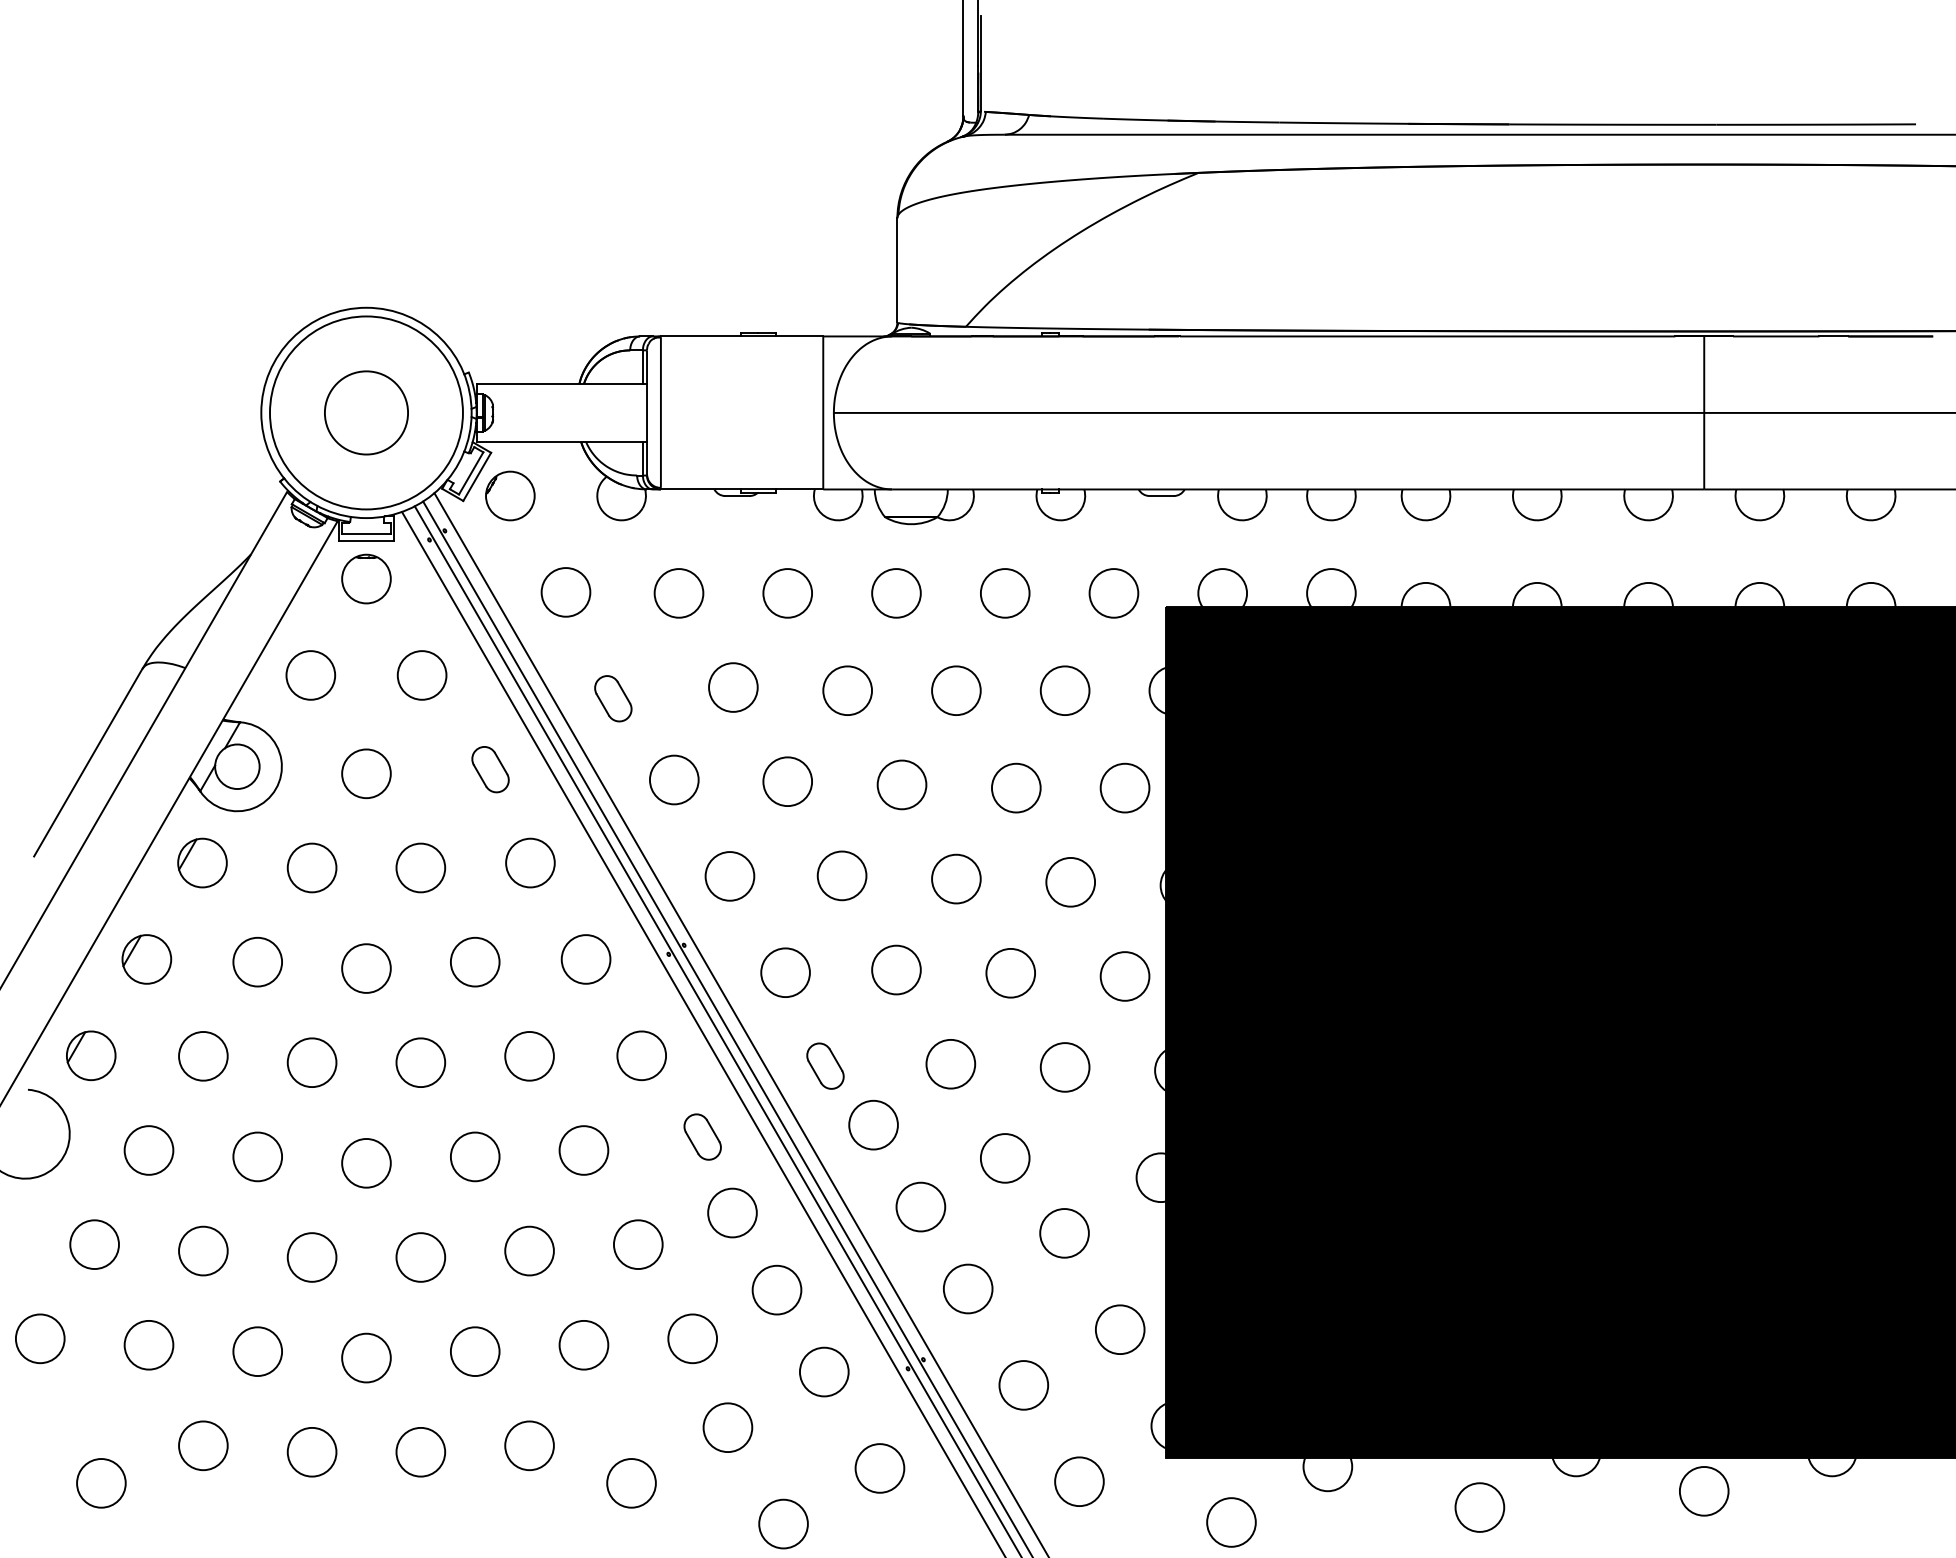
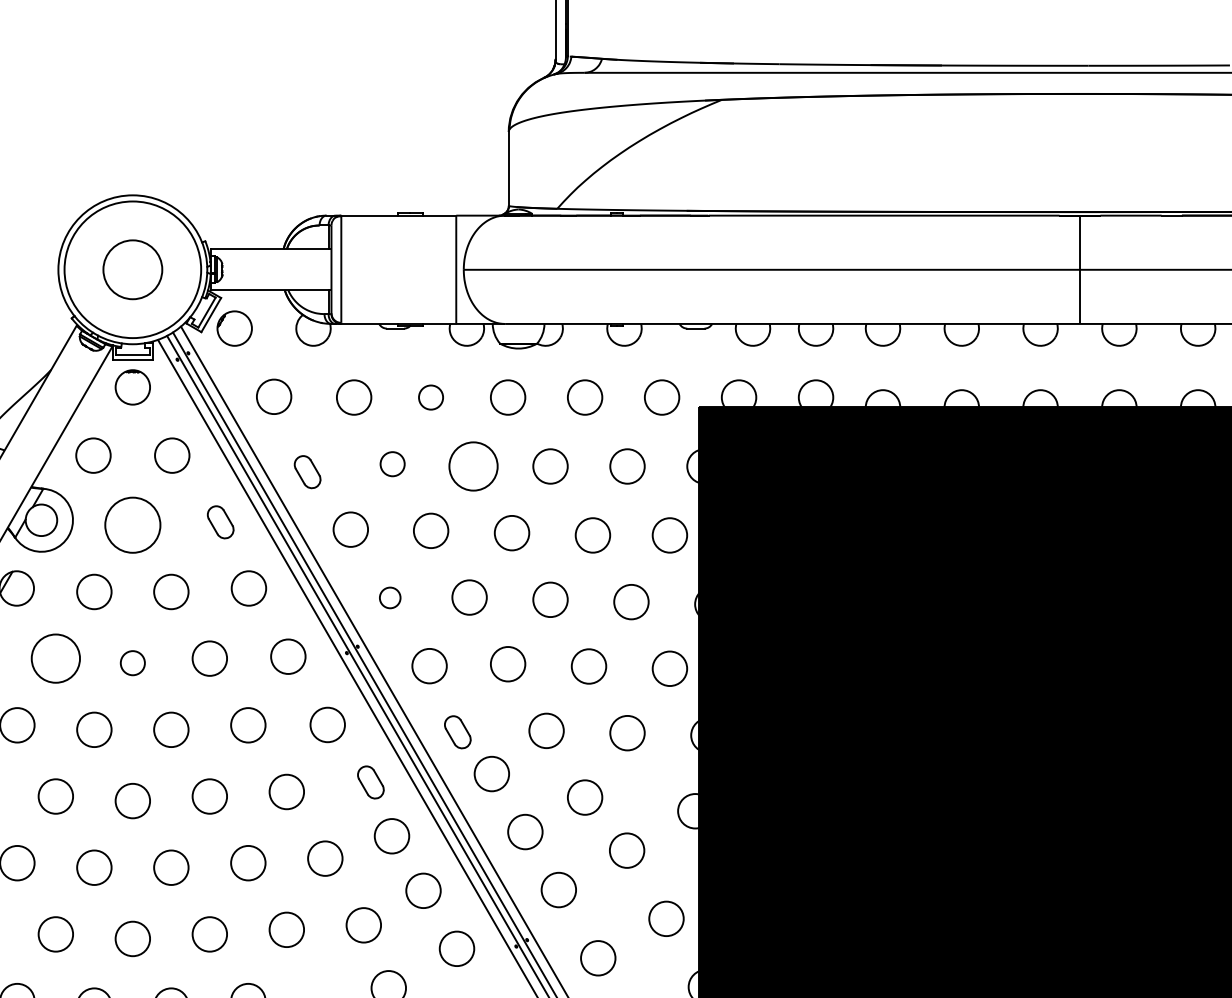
circle: (787, 593) -> (430, 397), size x0.7
circle: (733, 687) -> (392, 464), size x0.7
circle: (847, 690) -> (473, 466), size x1.4
circle: (366, 773) -> (132, 525), size x1.6
circle: (729, 876) -> (389, 597), size x0.6
circle: (257, 961) -> (55, 658), size x1.4
circle: (366, 968) -> (132, 663), size x0.7

